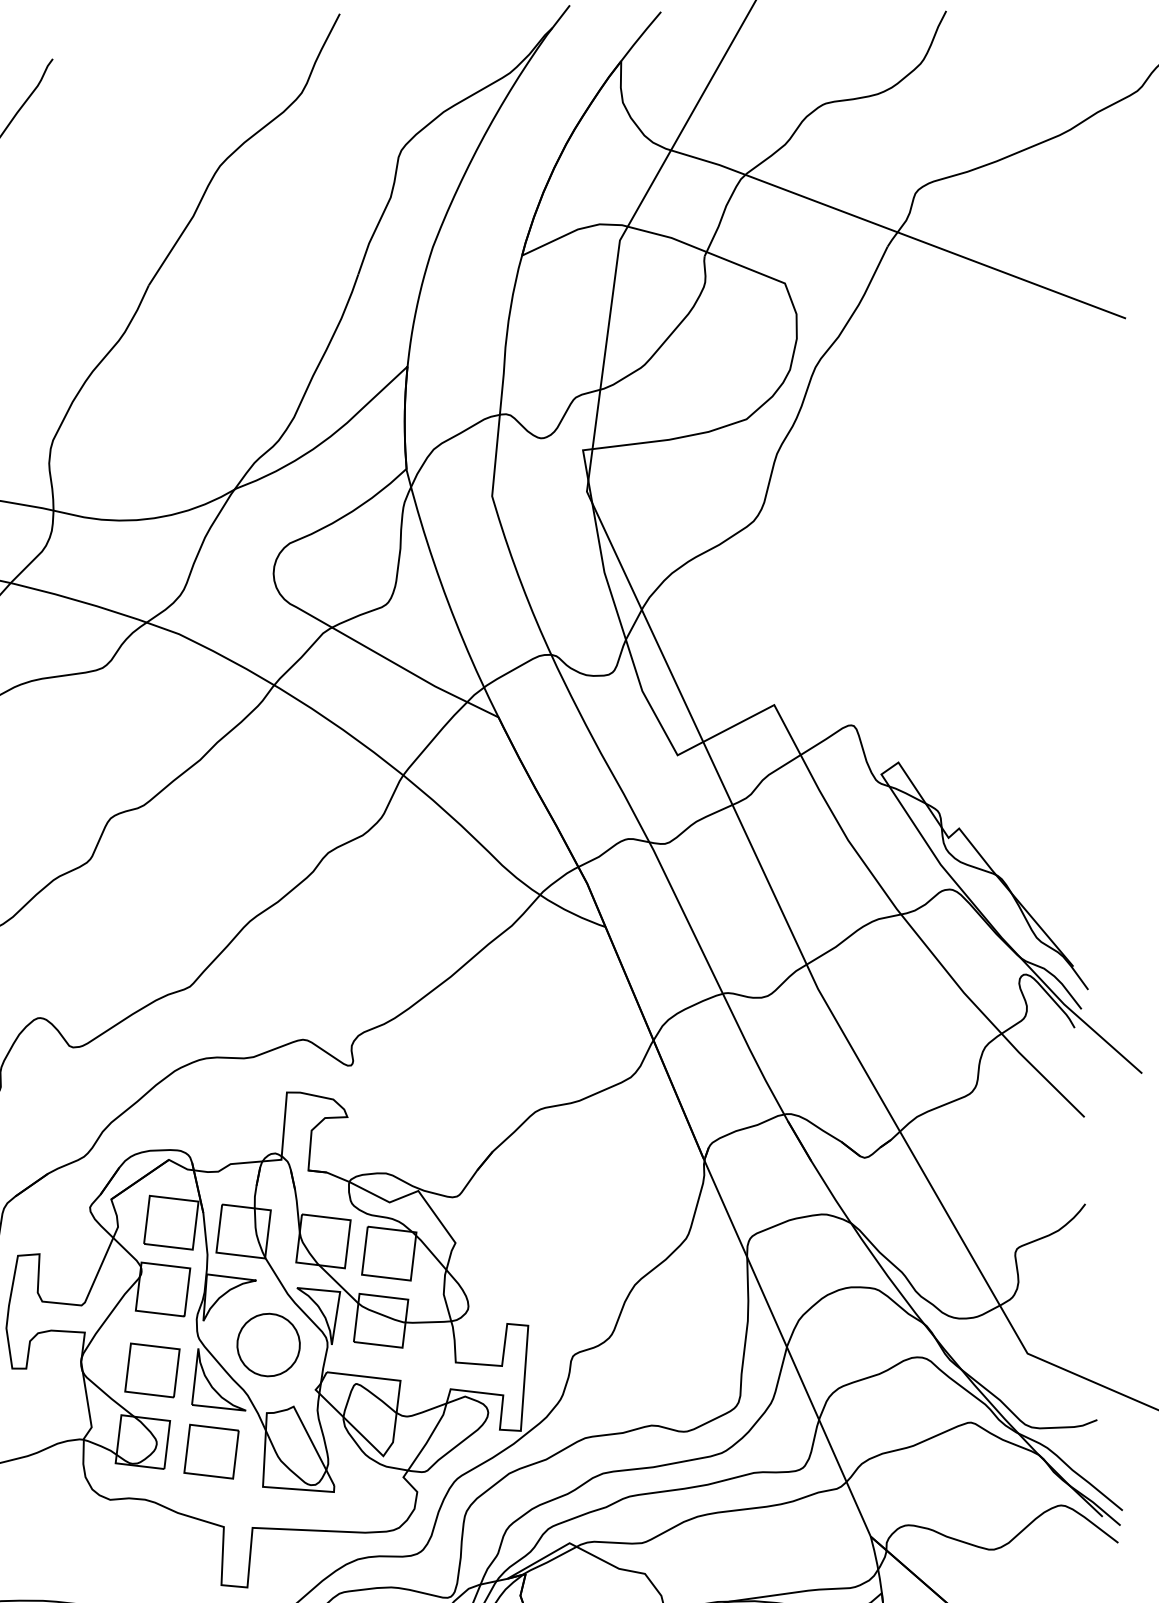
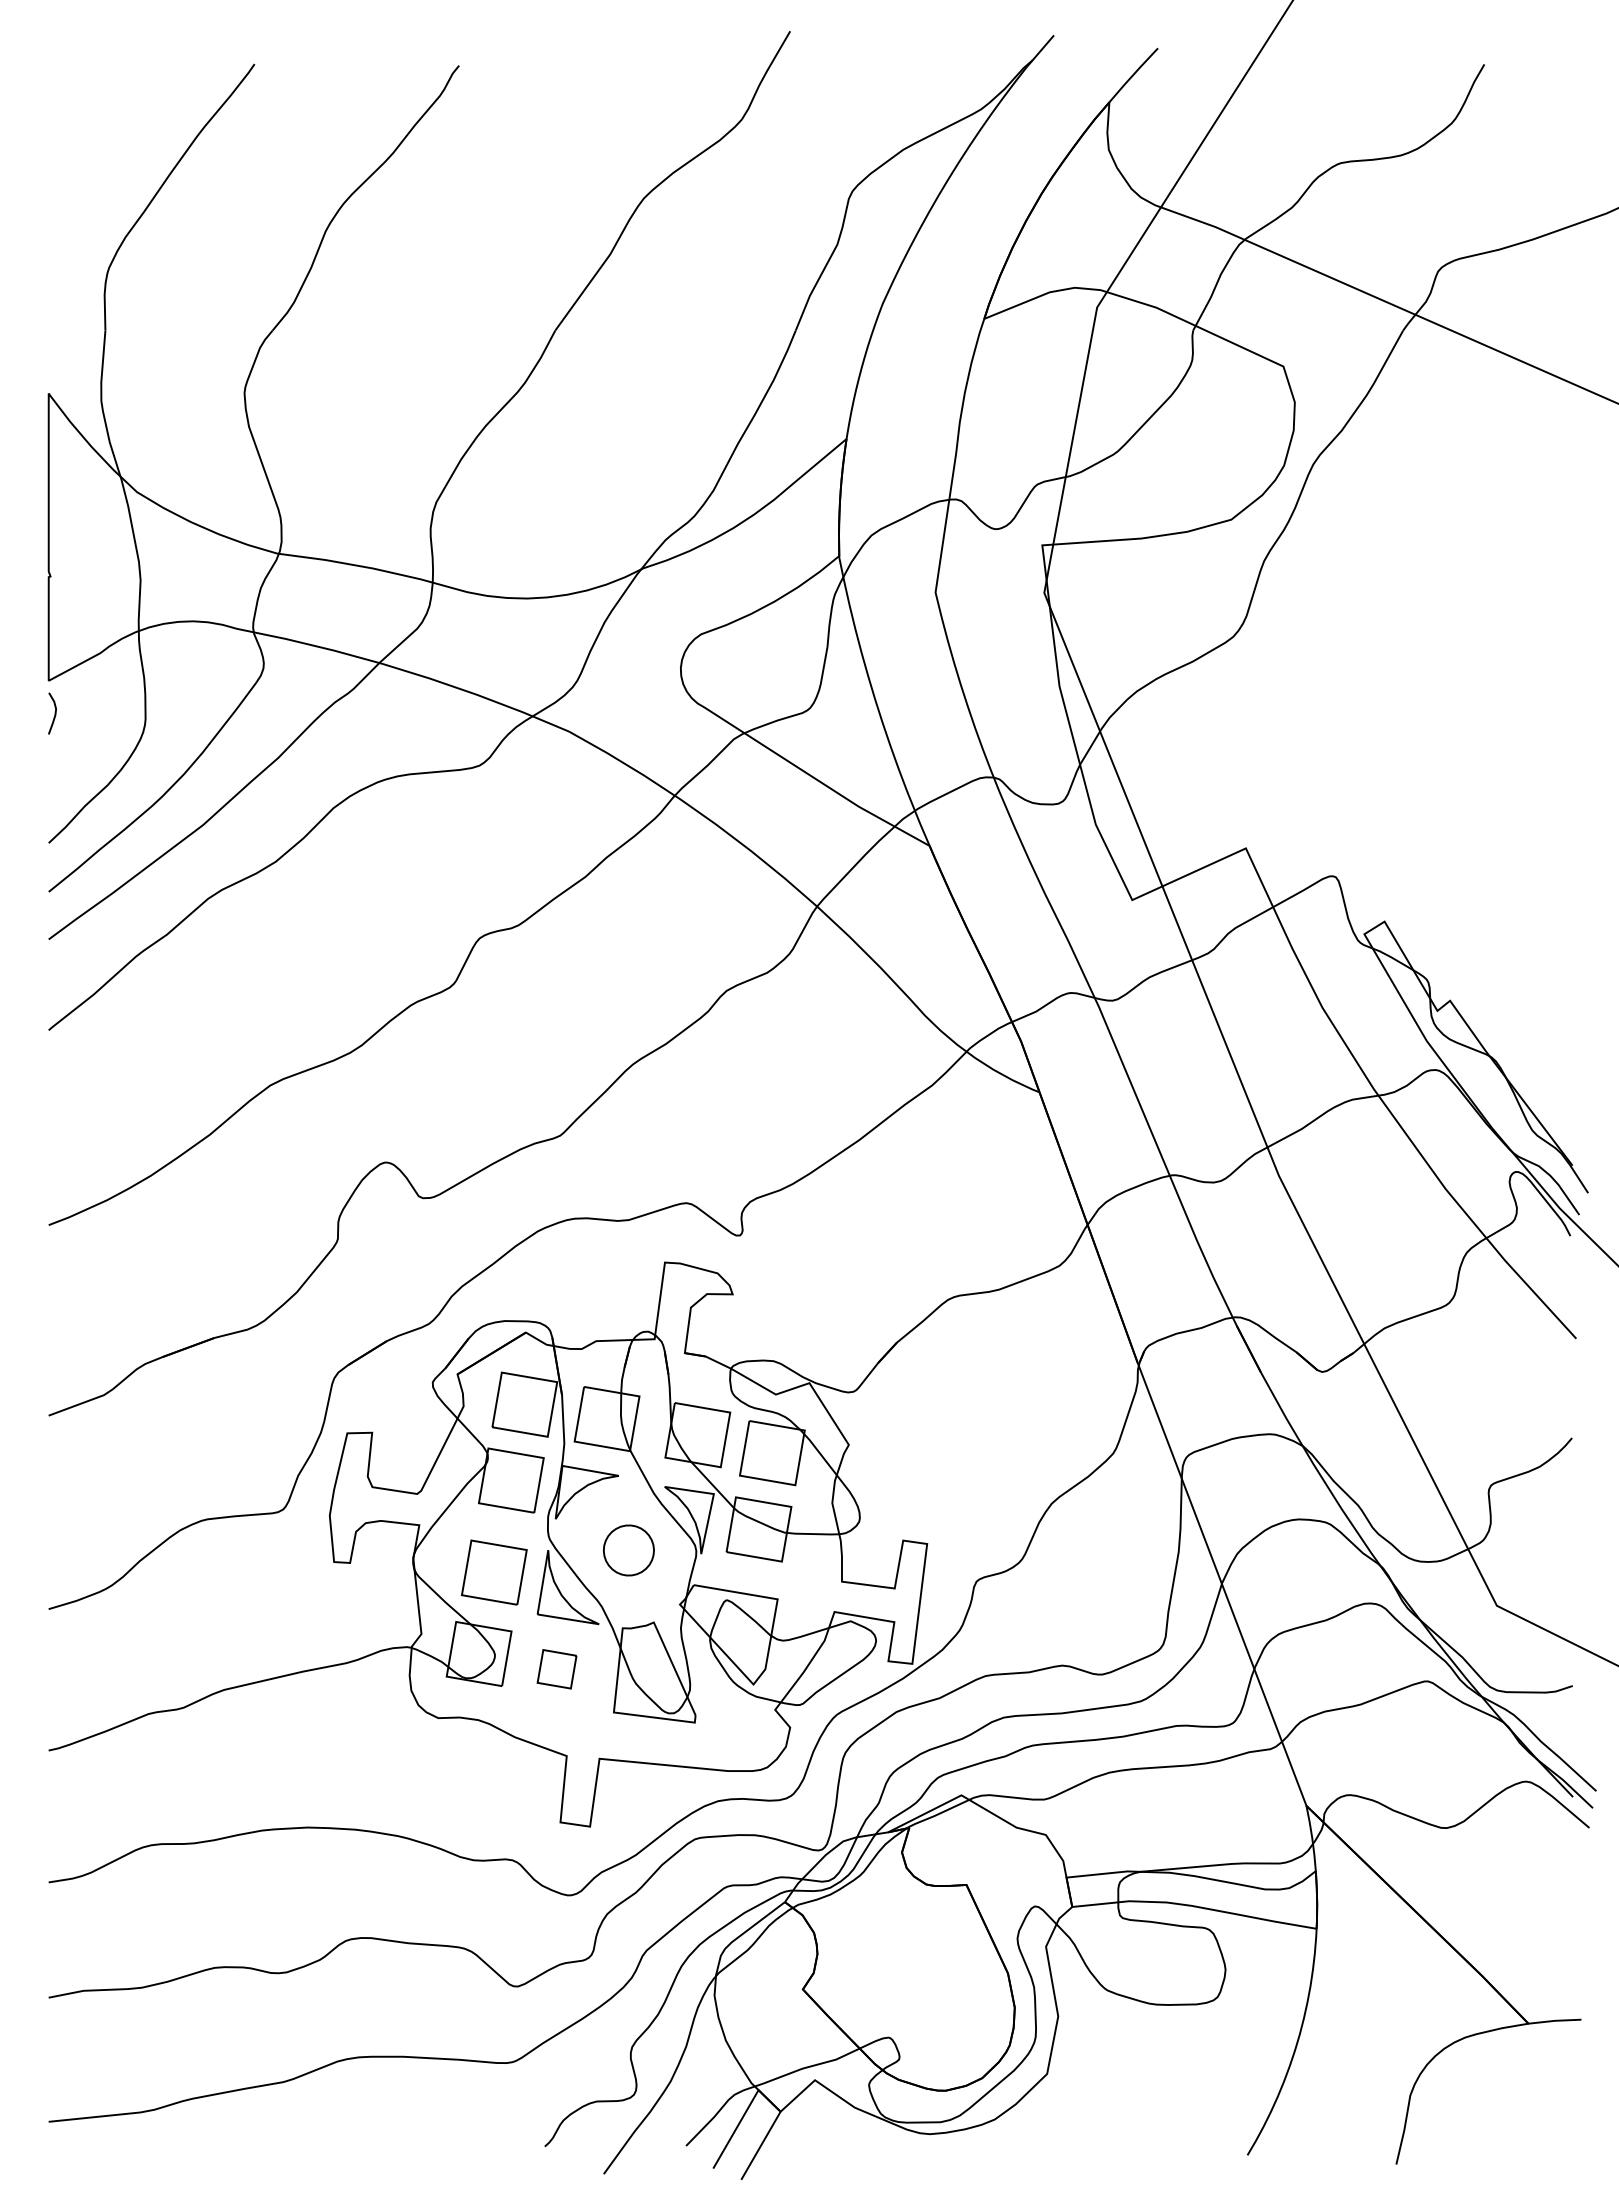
part: (268, 1345) -> (628, 1550), size x0.7
part: (211, 1452) -> (556, 1669), size x0.6

